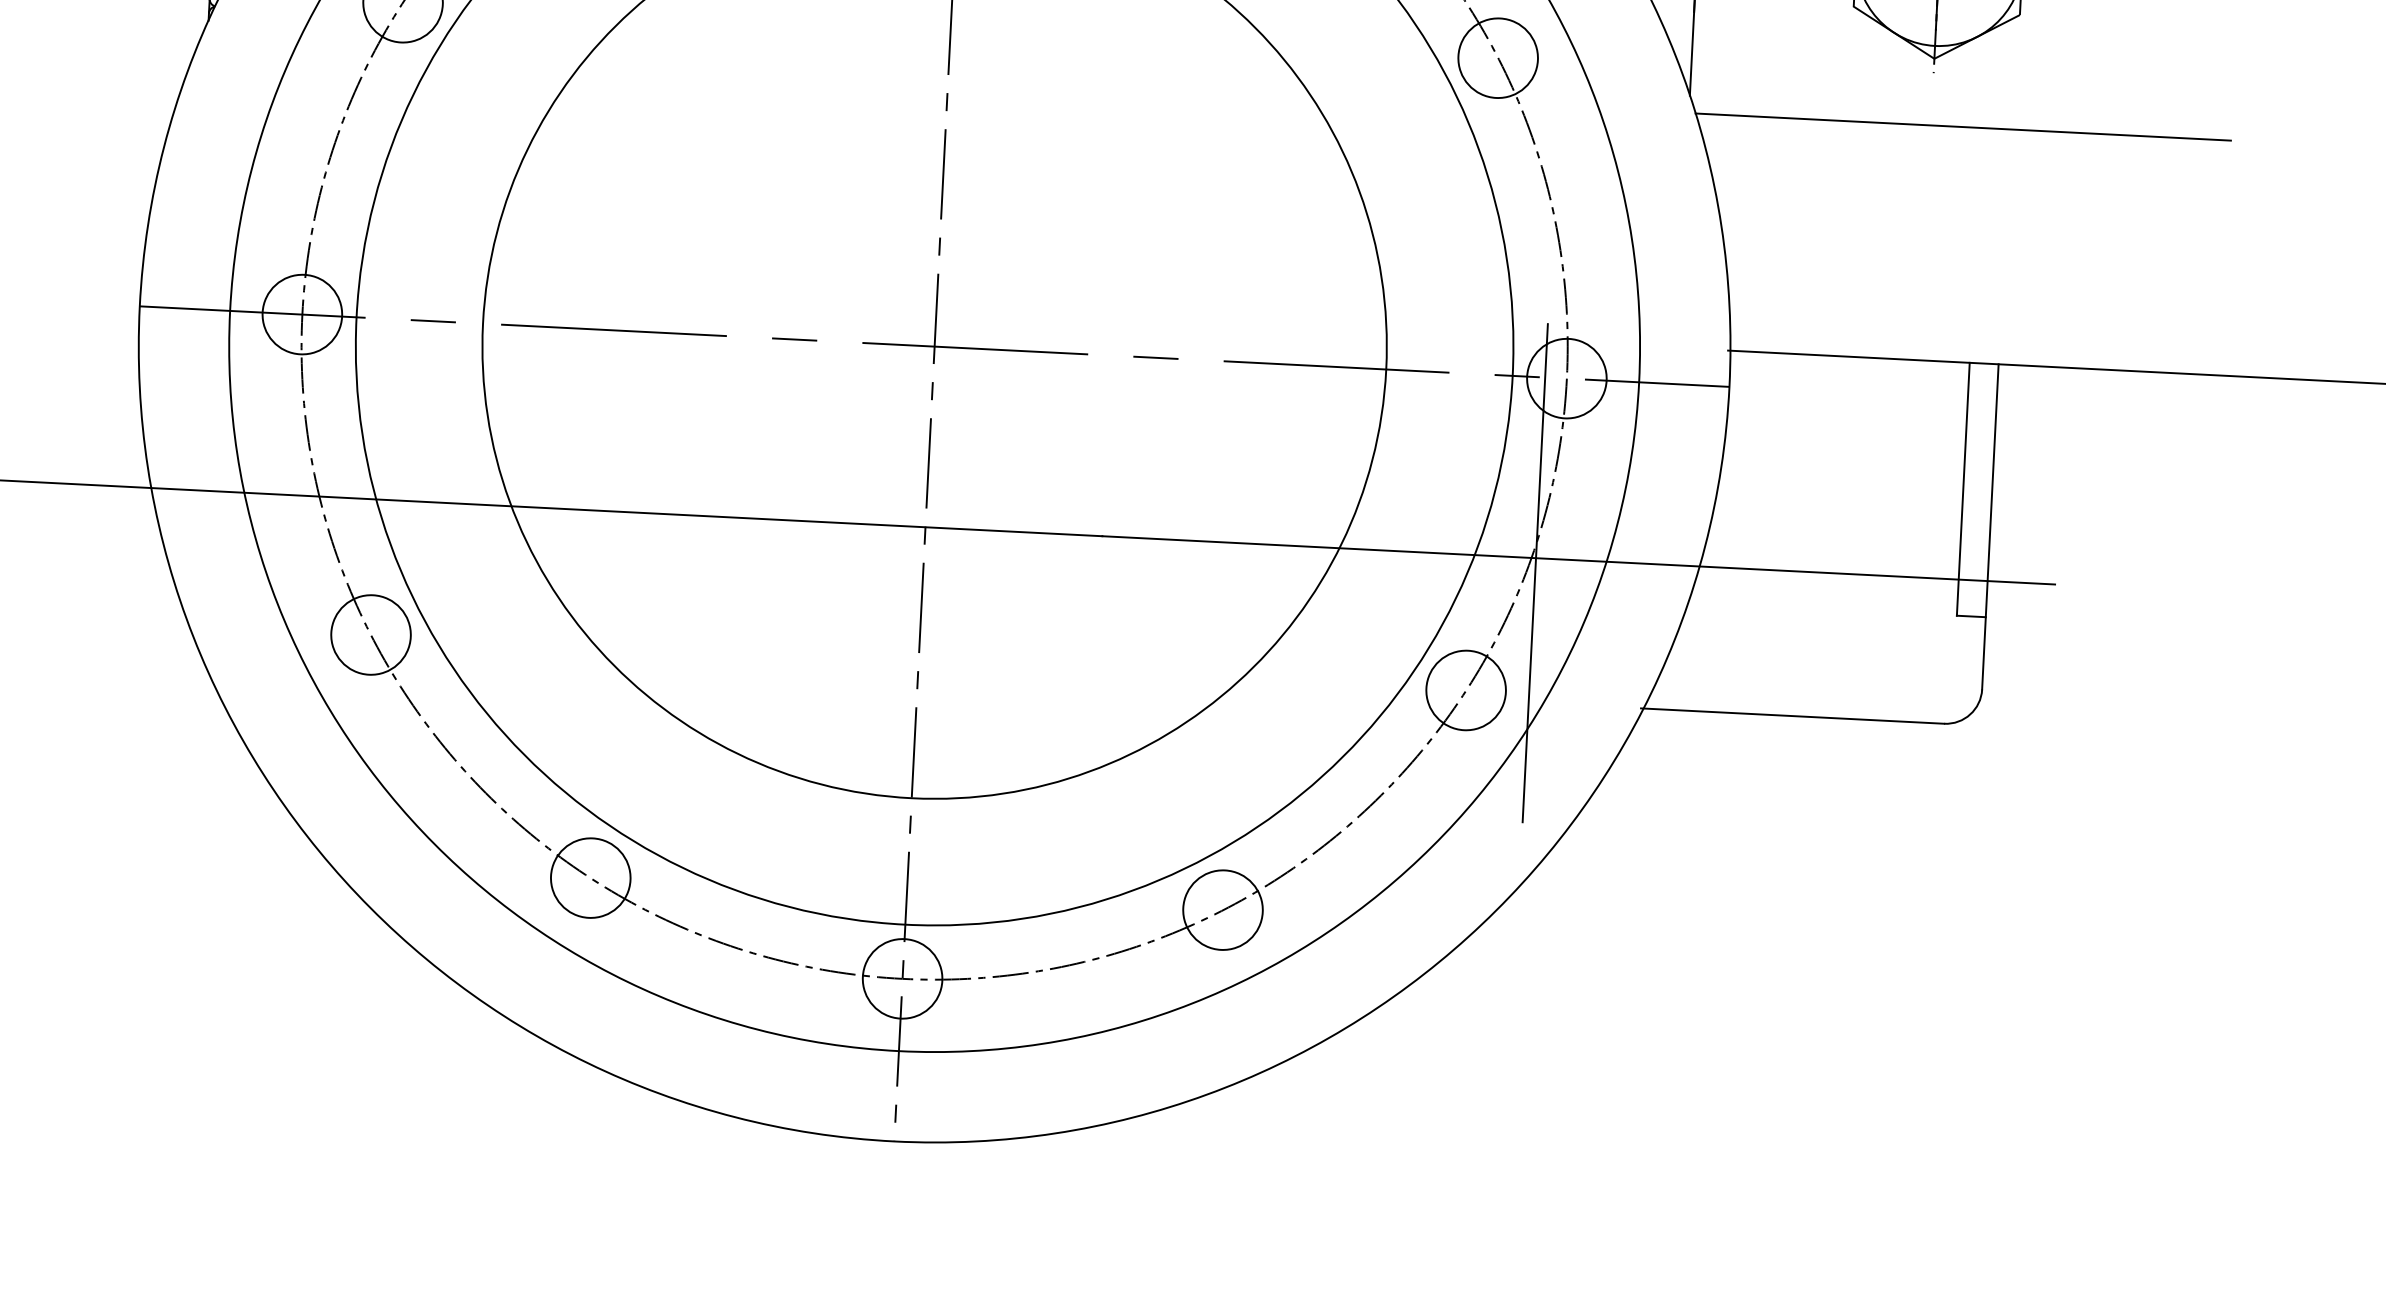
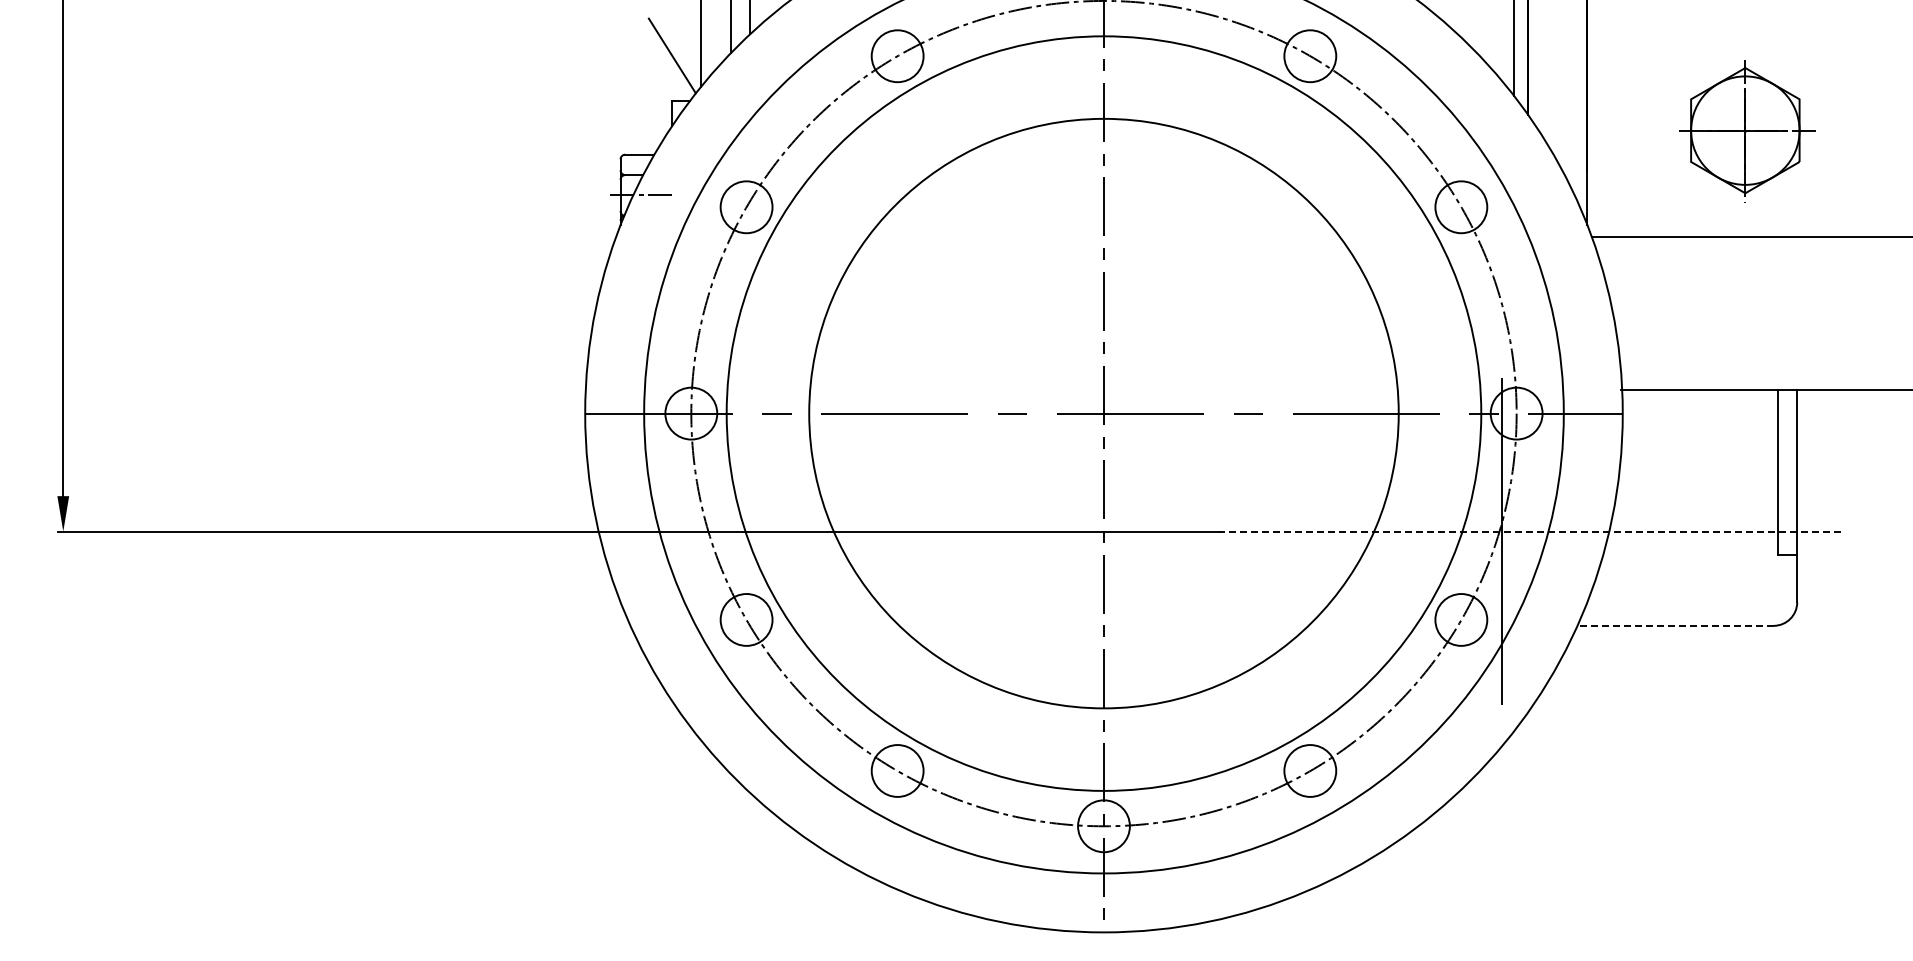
line: (1578, 560) -> (1530, 531), solid -> dashed
line: (1792, 715) -> (1674, 625), solid -> dashed

